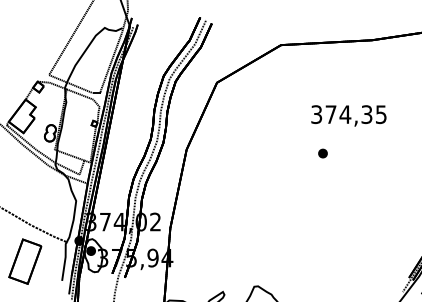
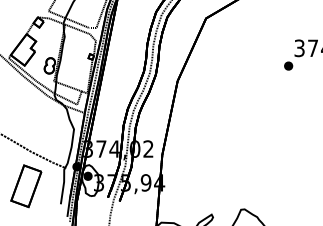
part: (322, 153) -> (288, 66), moved

